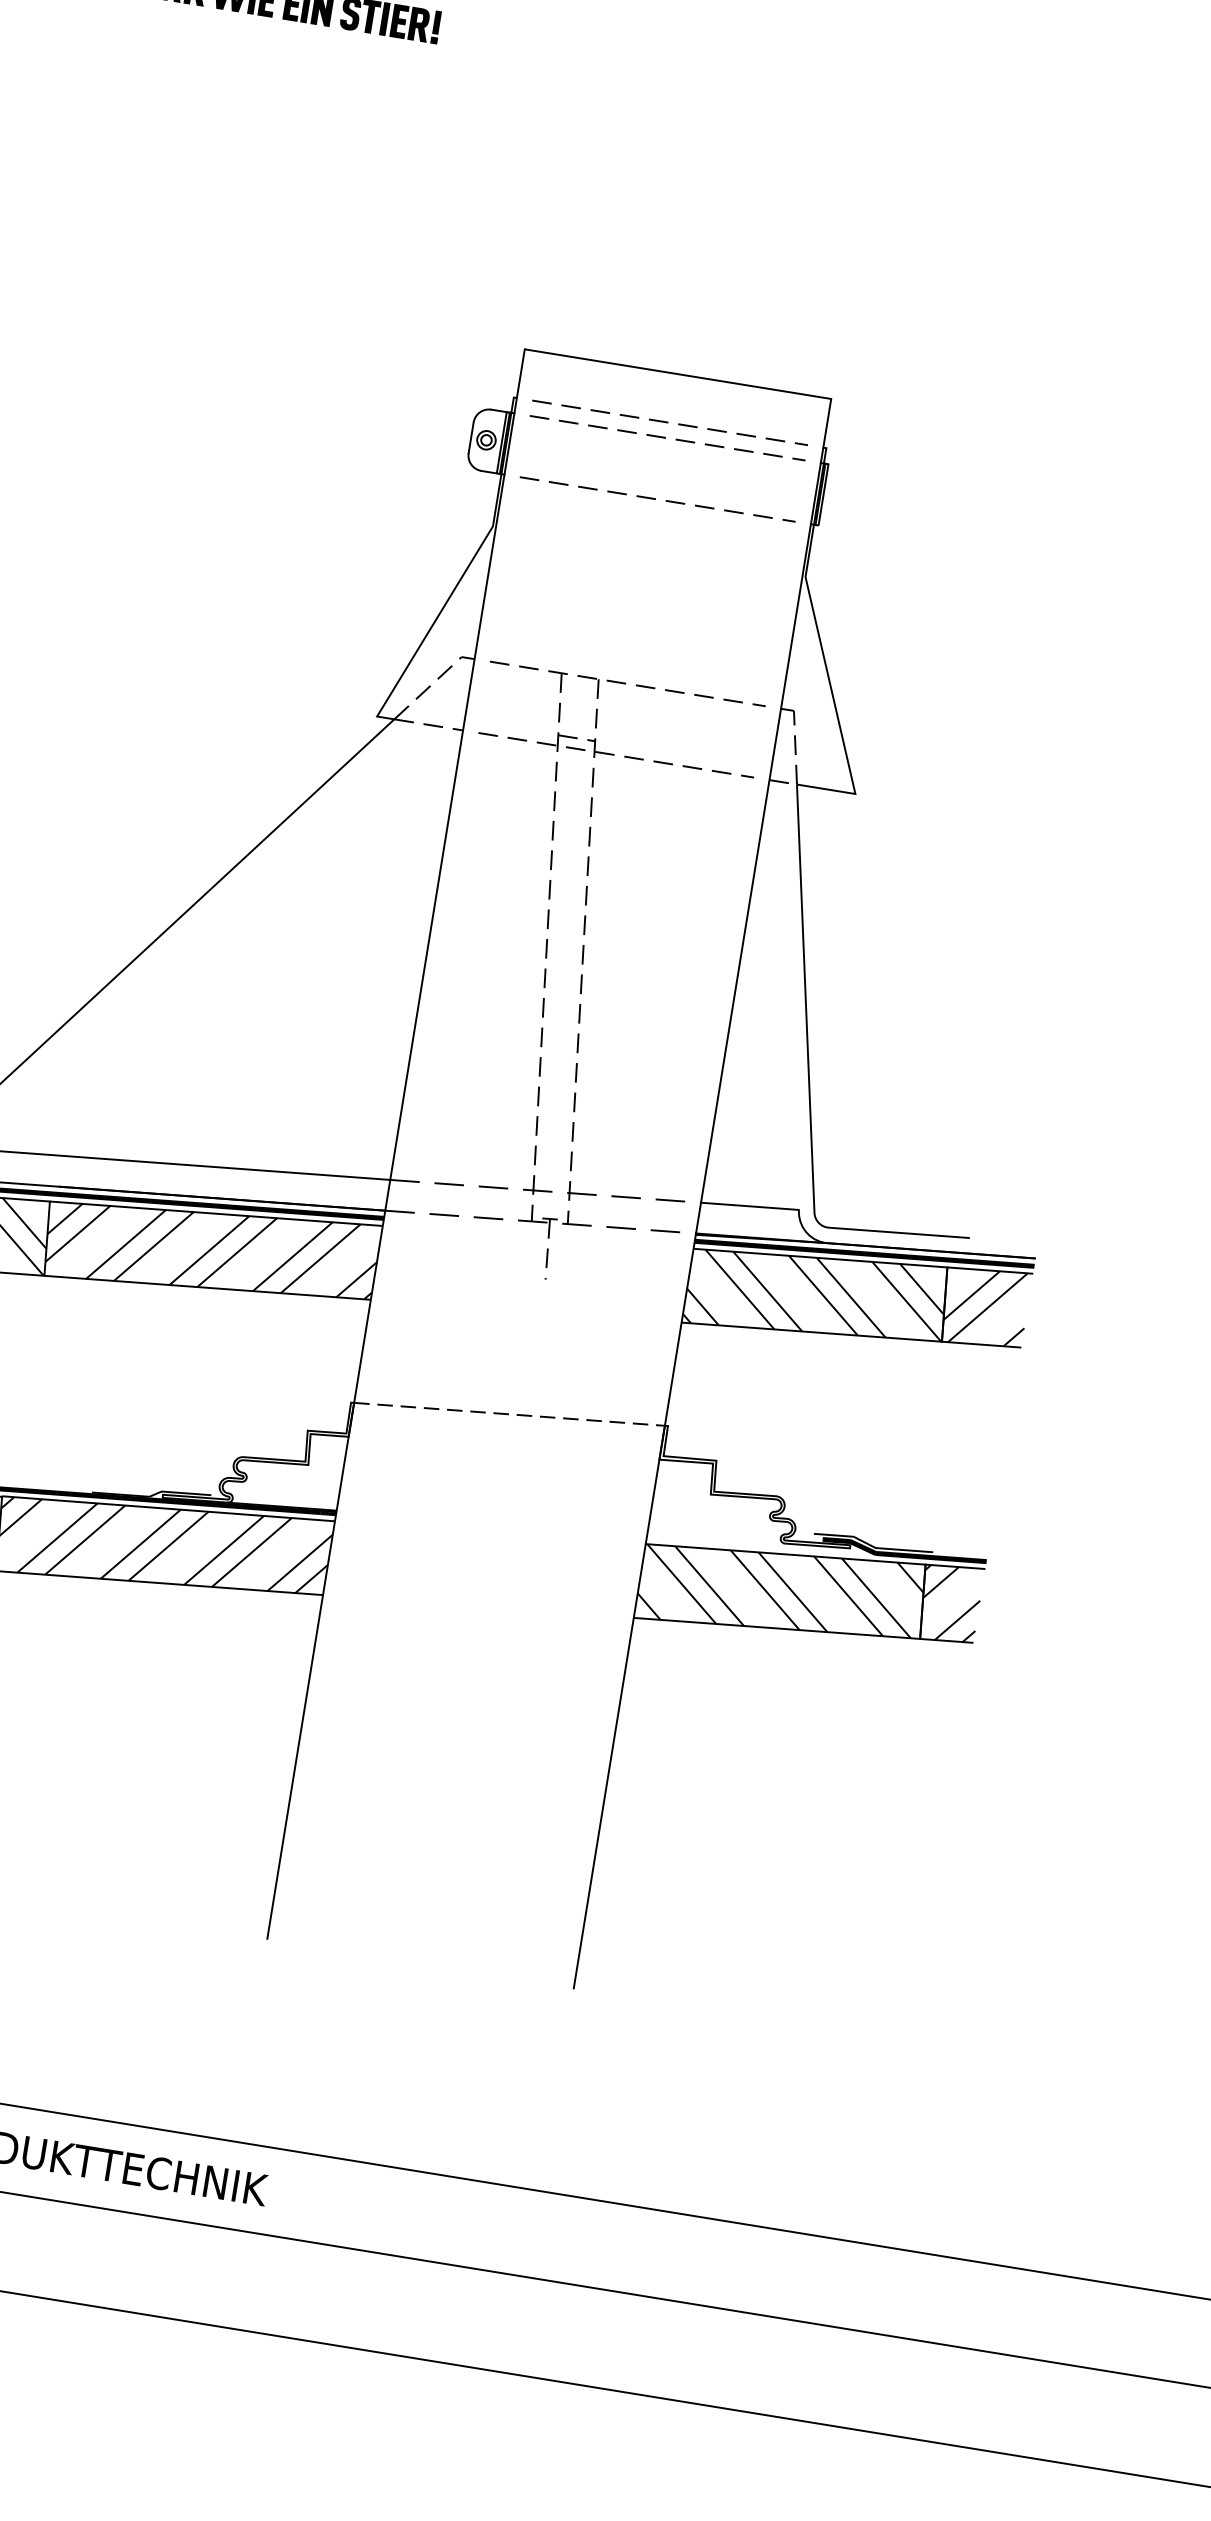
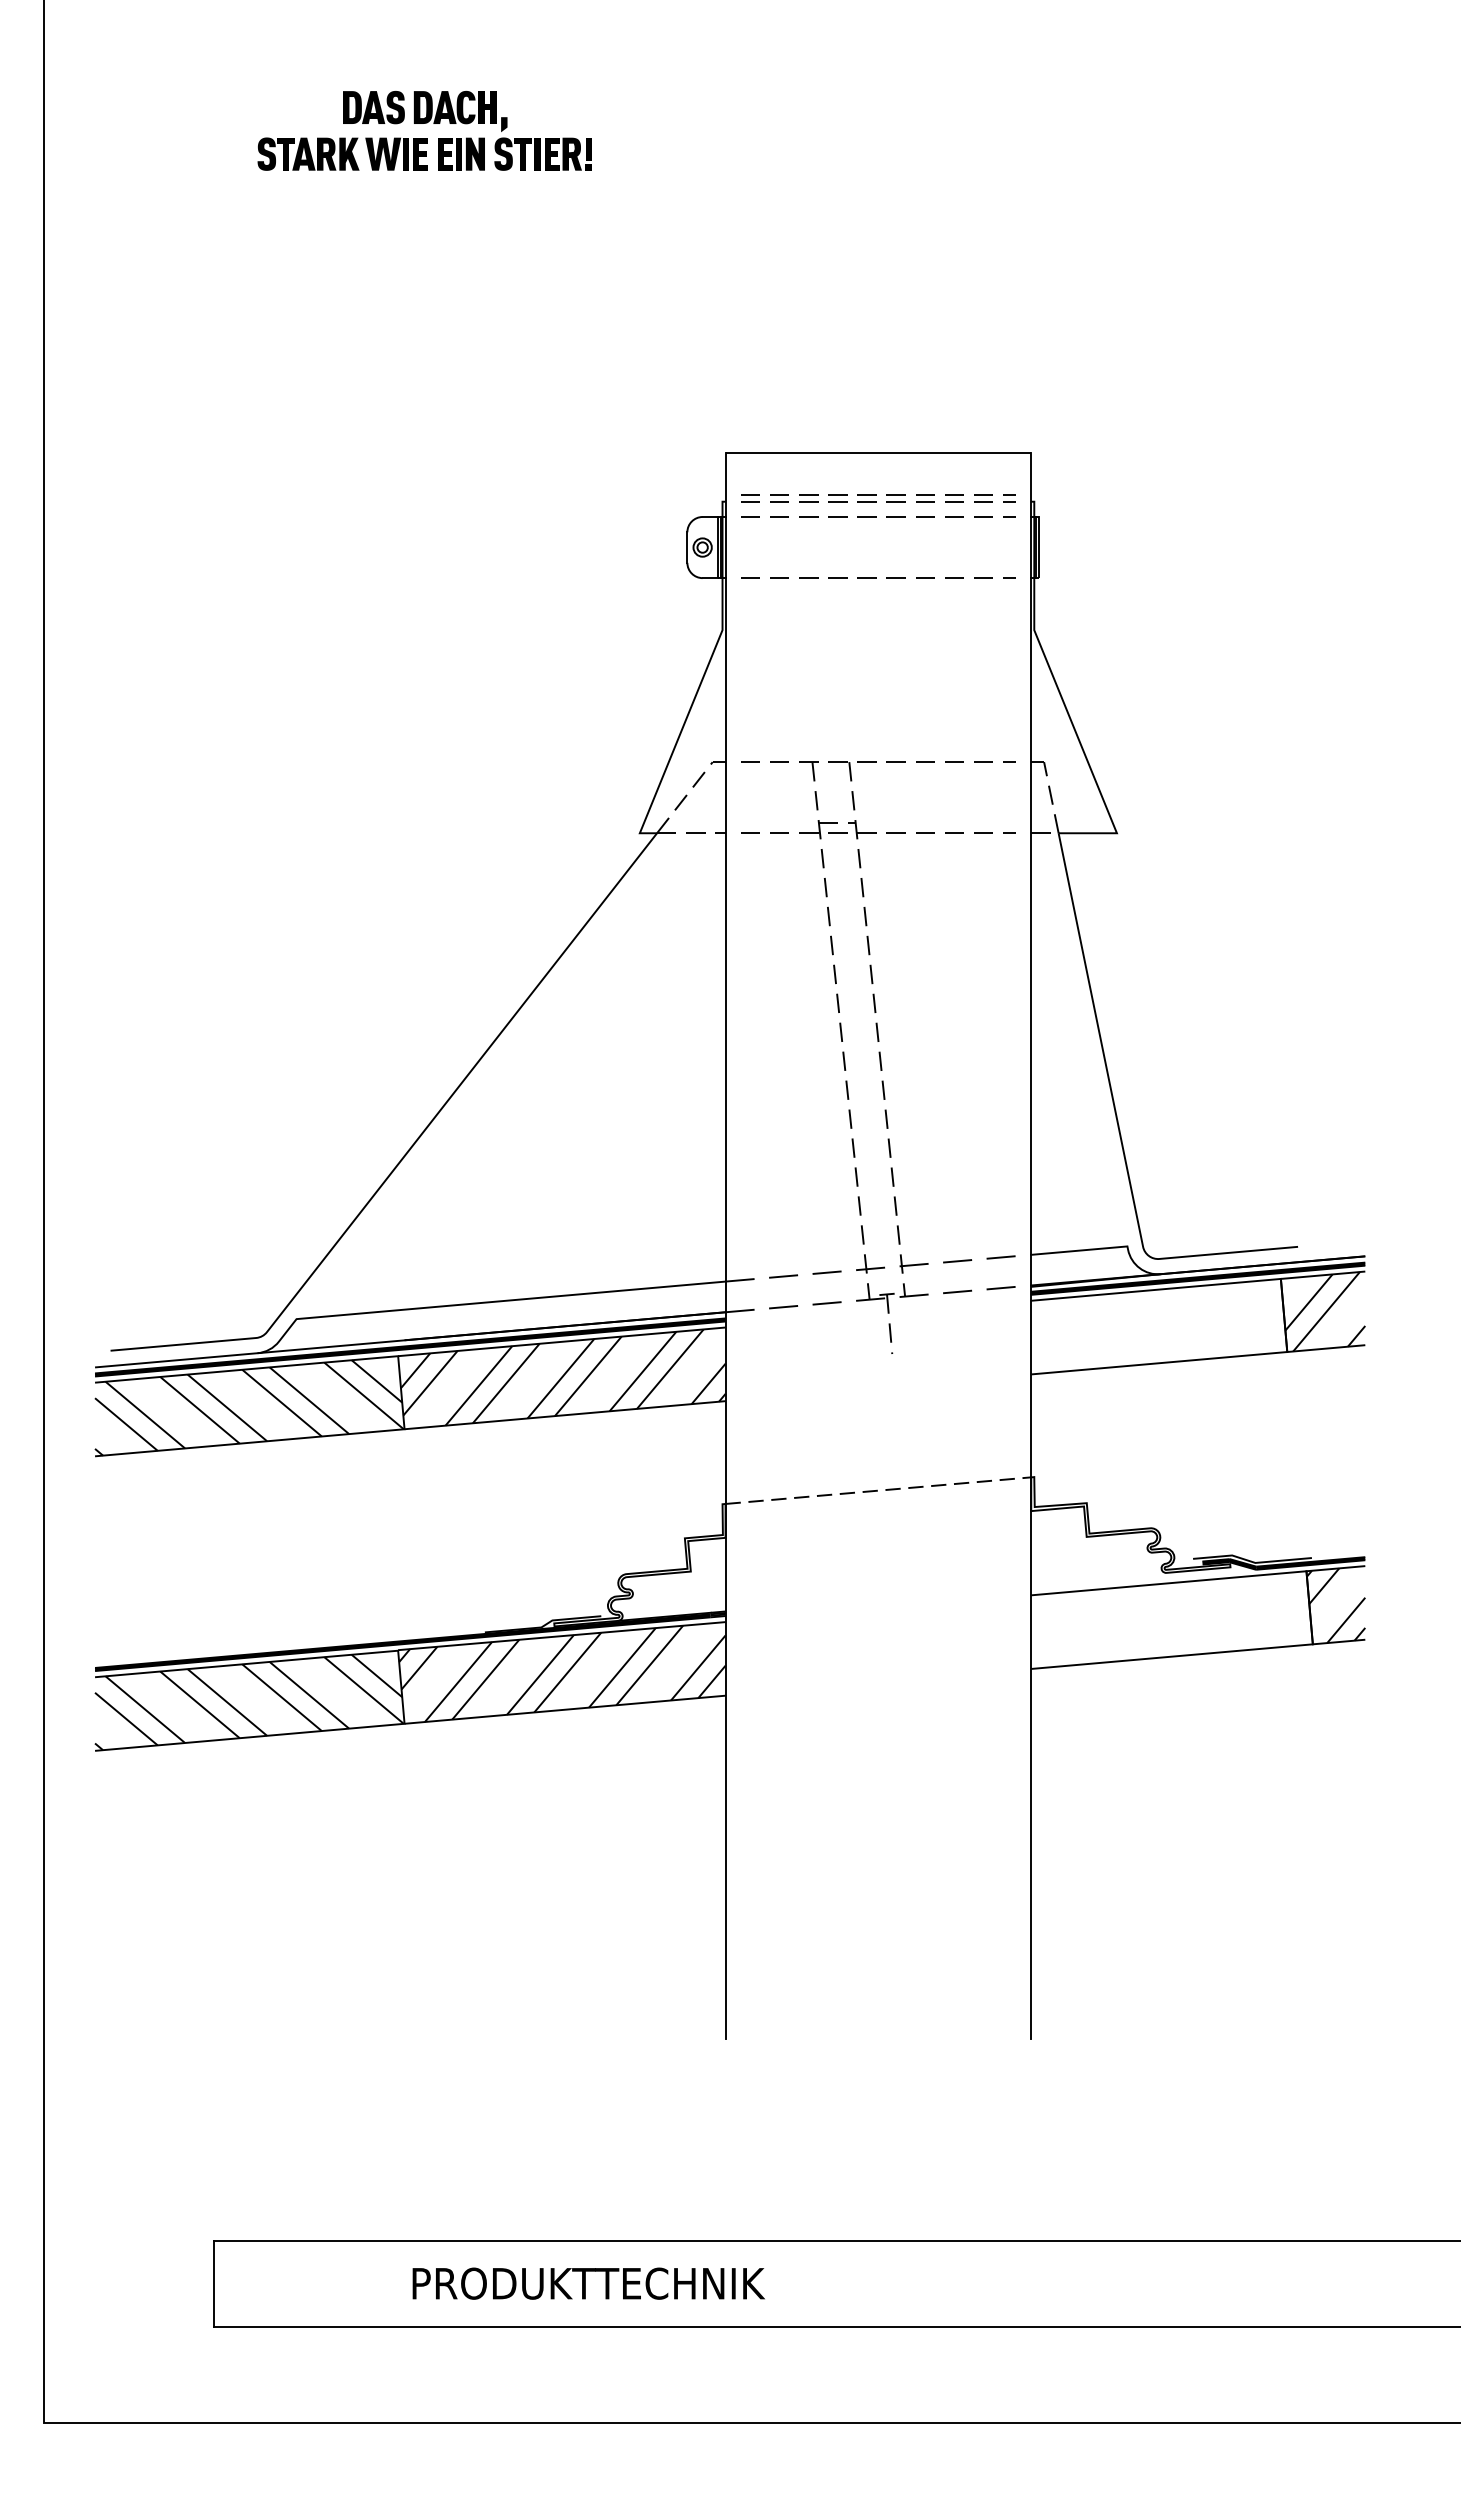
line: (669, 415) -> (876, 494), added
hatch: (816, 1297) -> (1158, 1328), removed
hatch: (780, 1589) -> (1169, 1618), removed

